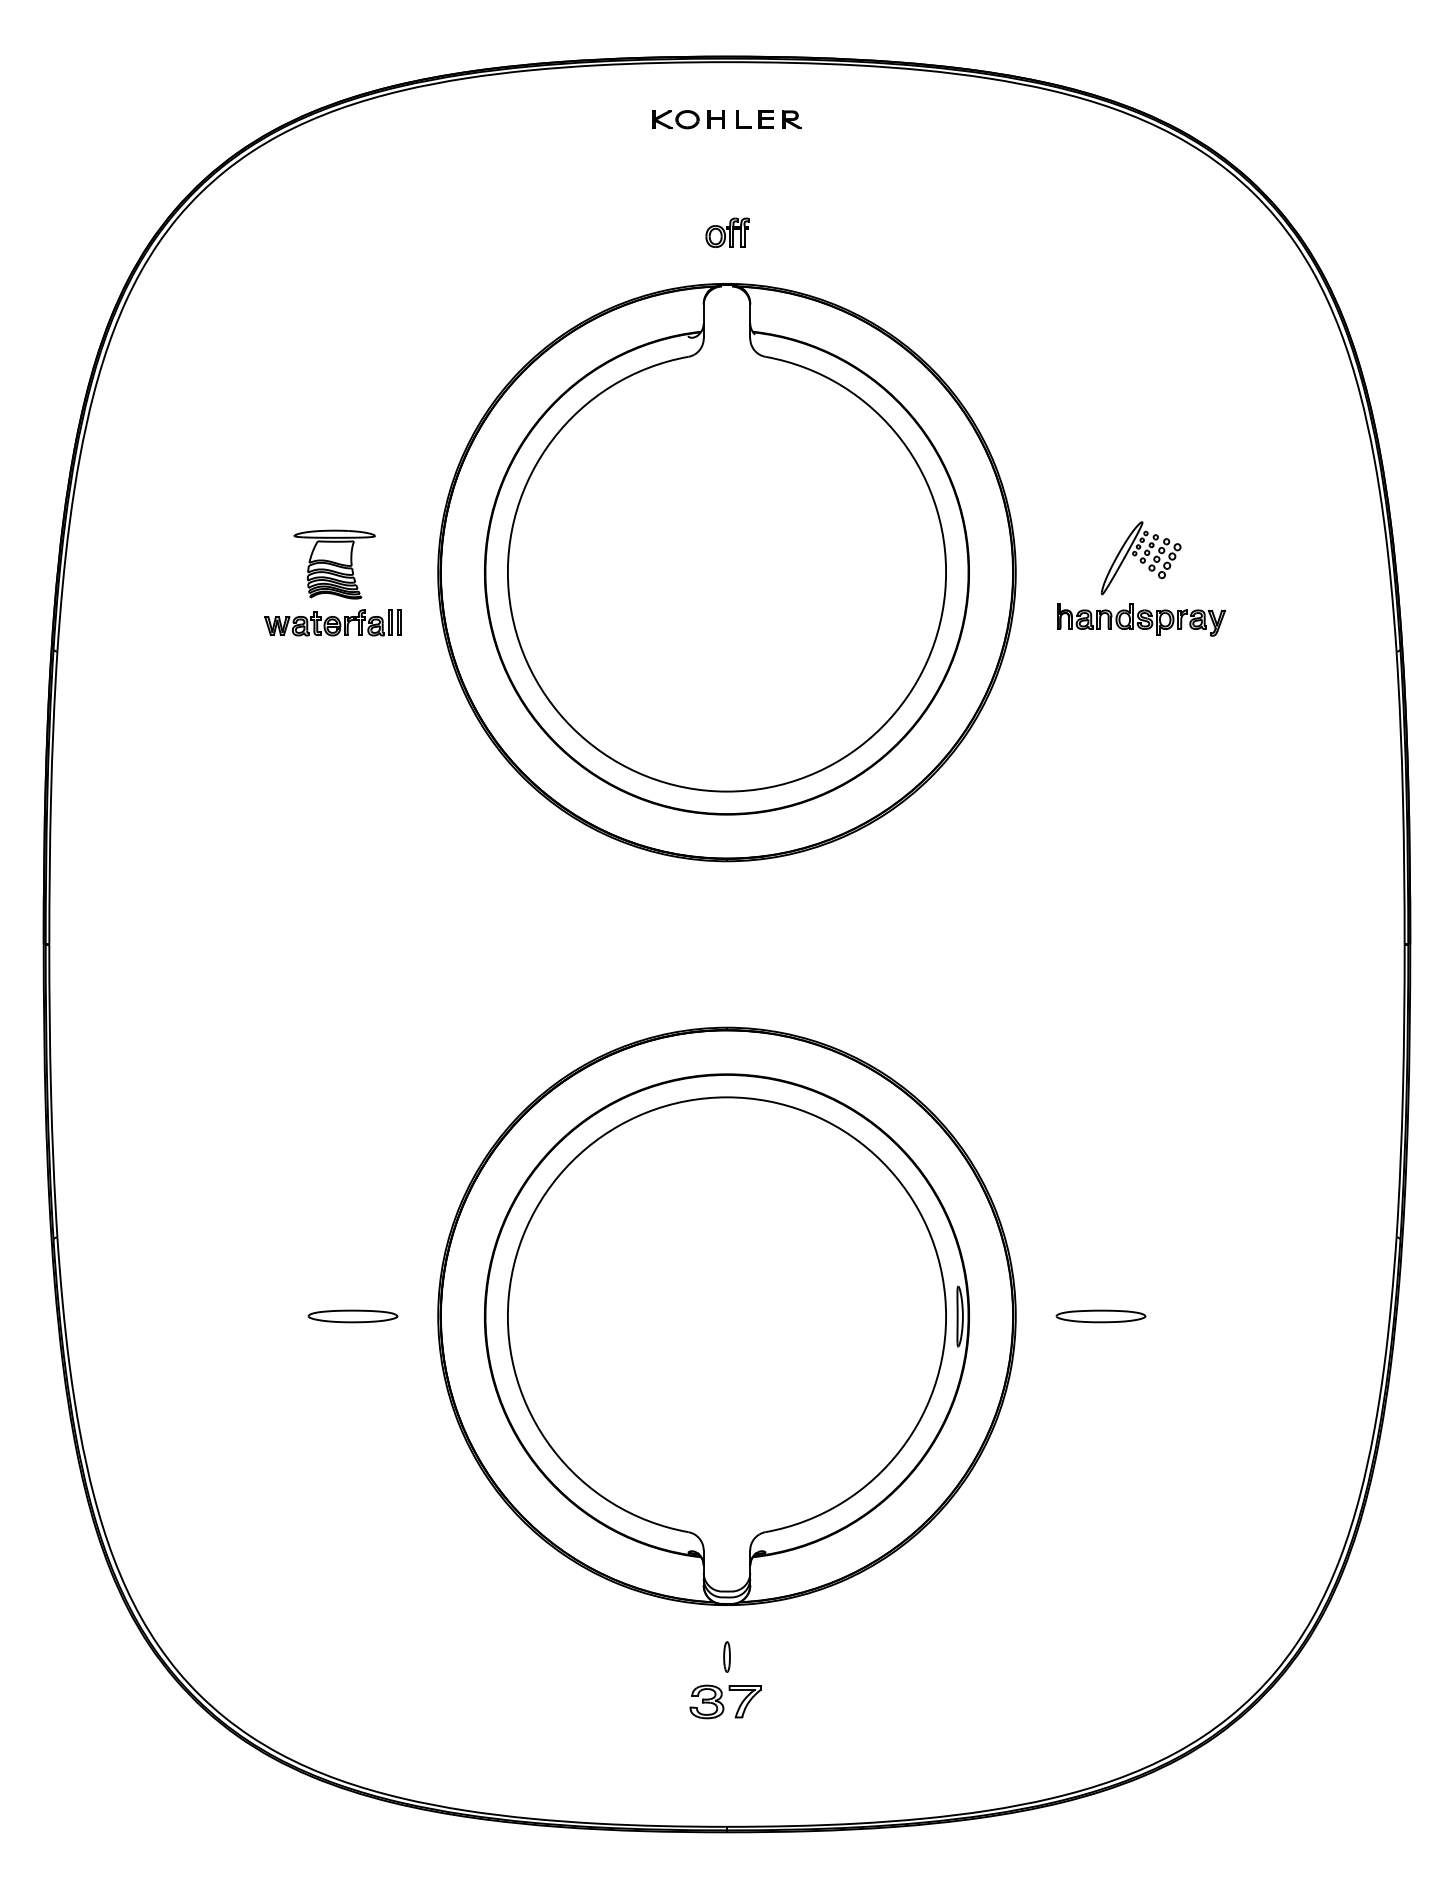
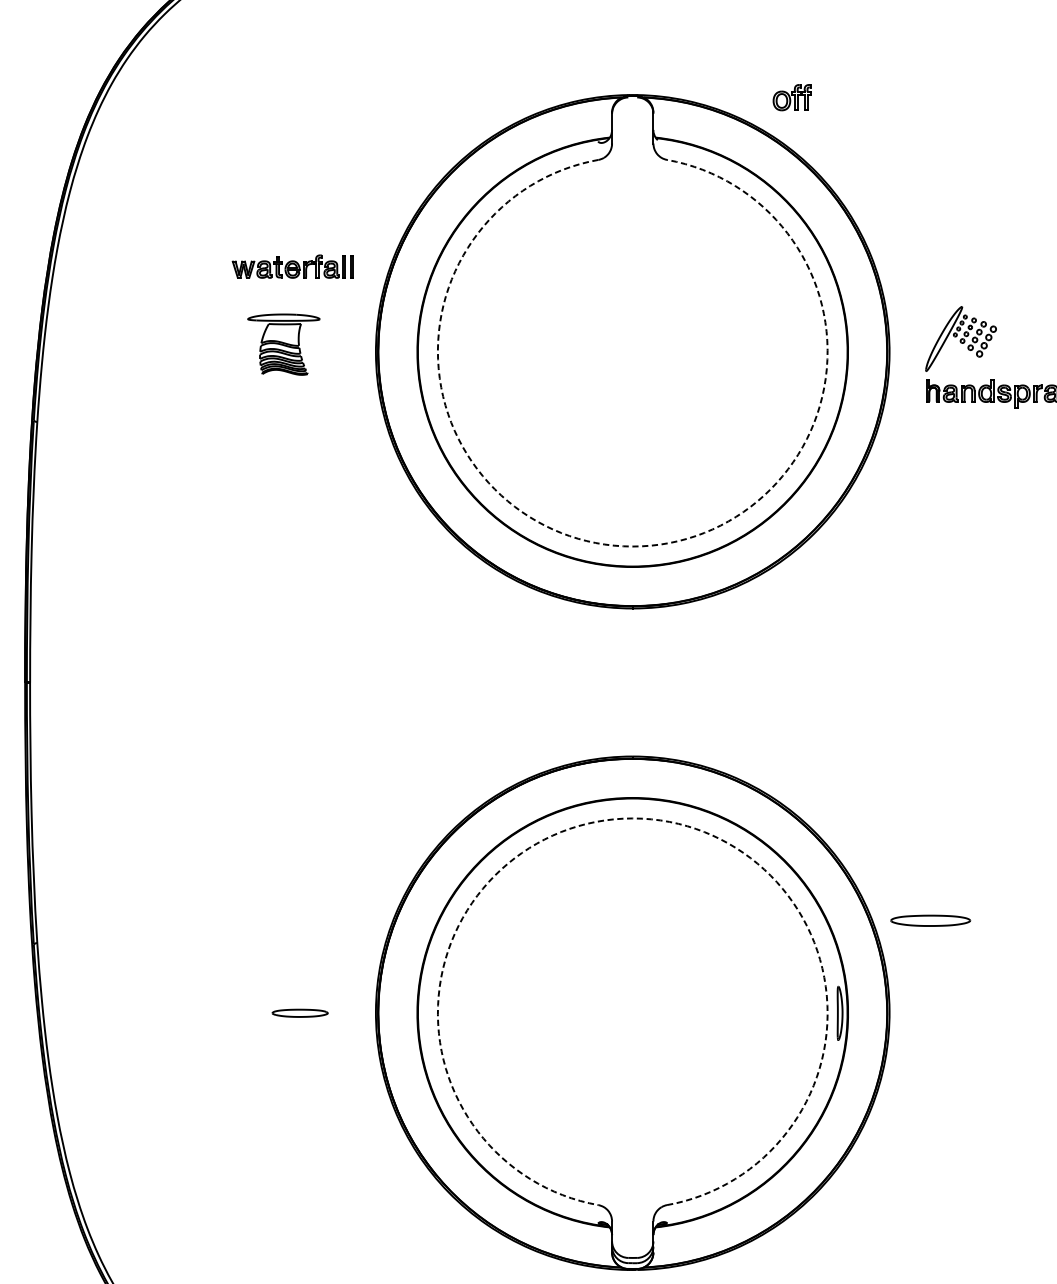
part: (727, 232) -> (792, 97), moved
part: (1140, 558) -> (960, 339), moved
part: (332, 622) -> (292, 266), moved
arc: (727, 791) -> (633, 546), solid -> dashed
arc: (727, 1097) -> (633, 818), solid -> dashed
part: (352, 1316) -> (299, 1013), size x0.7
part: (1100, 1316) -> (930, 920), moved

